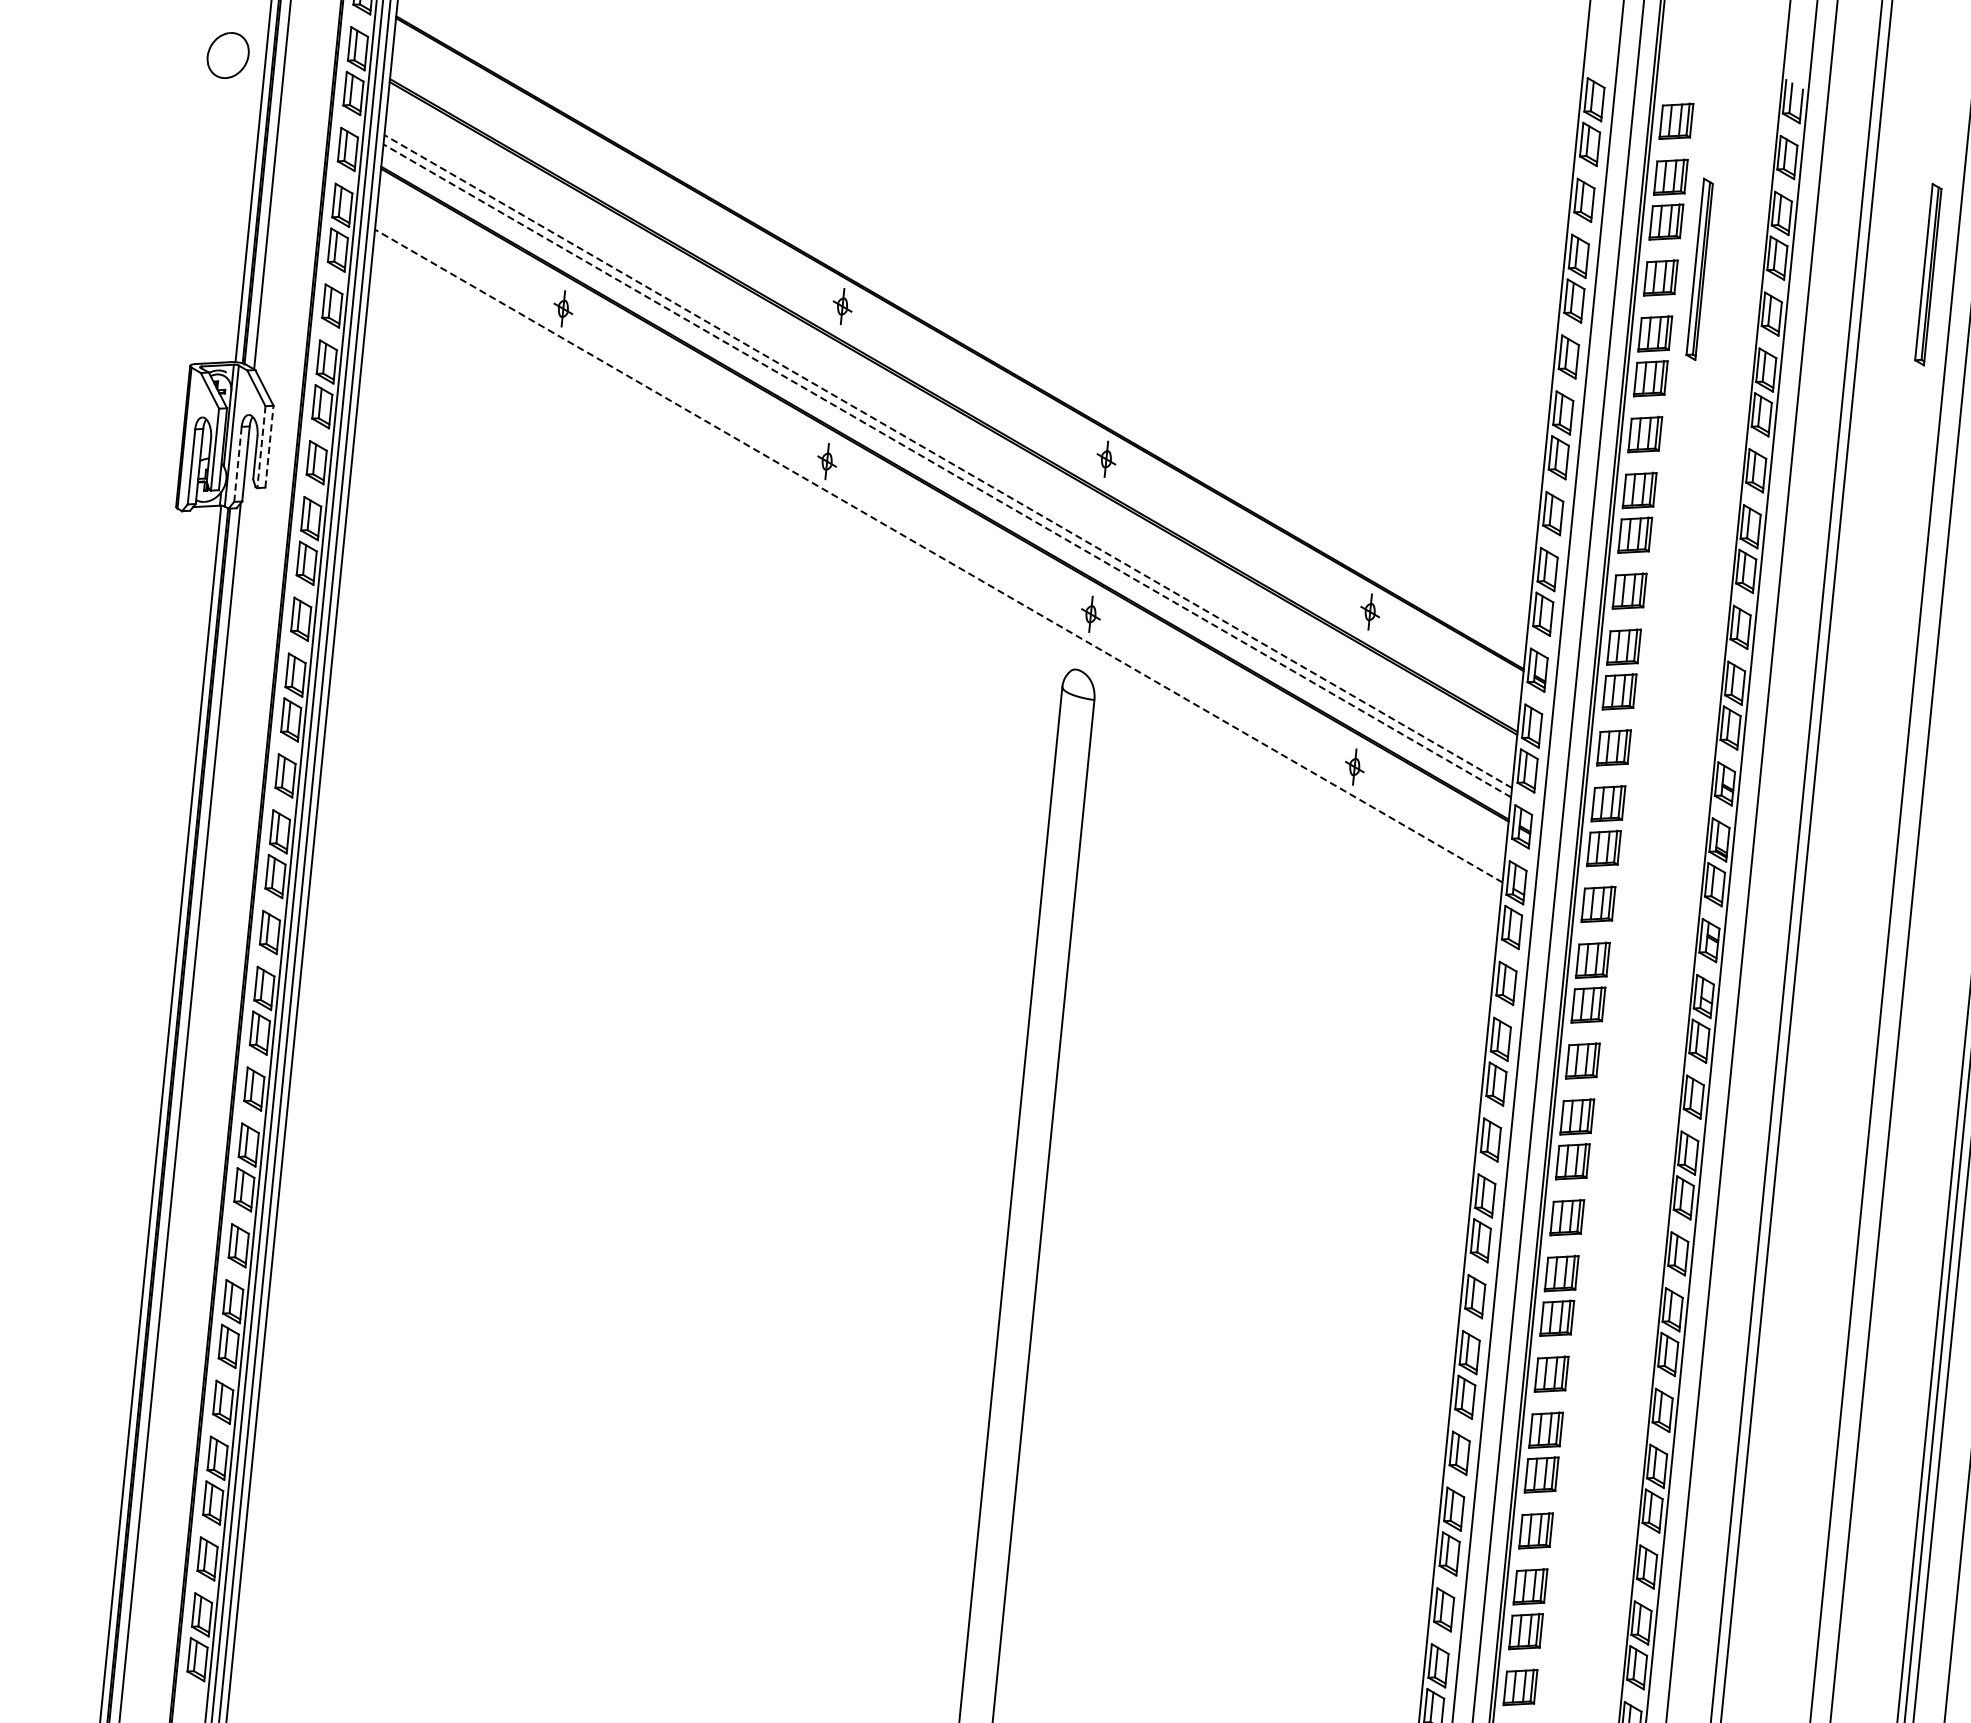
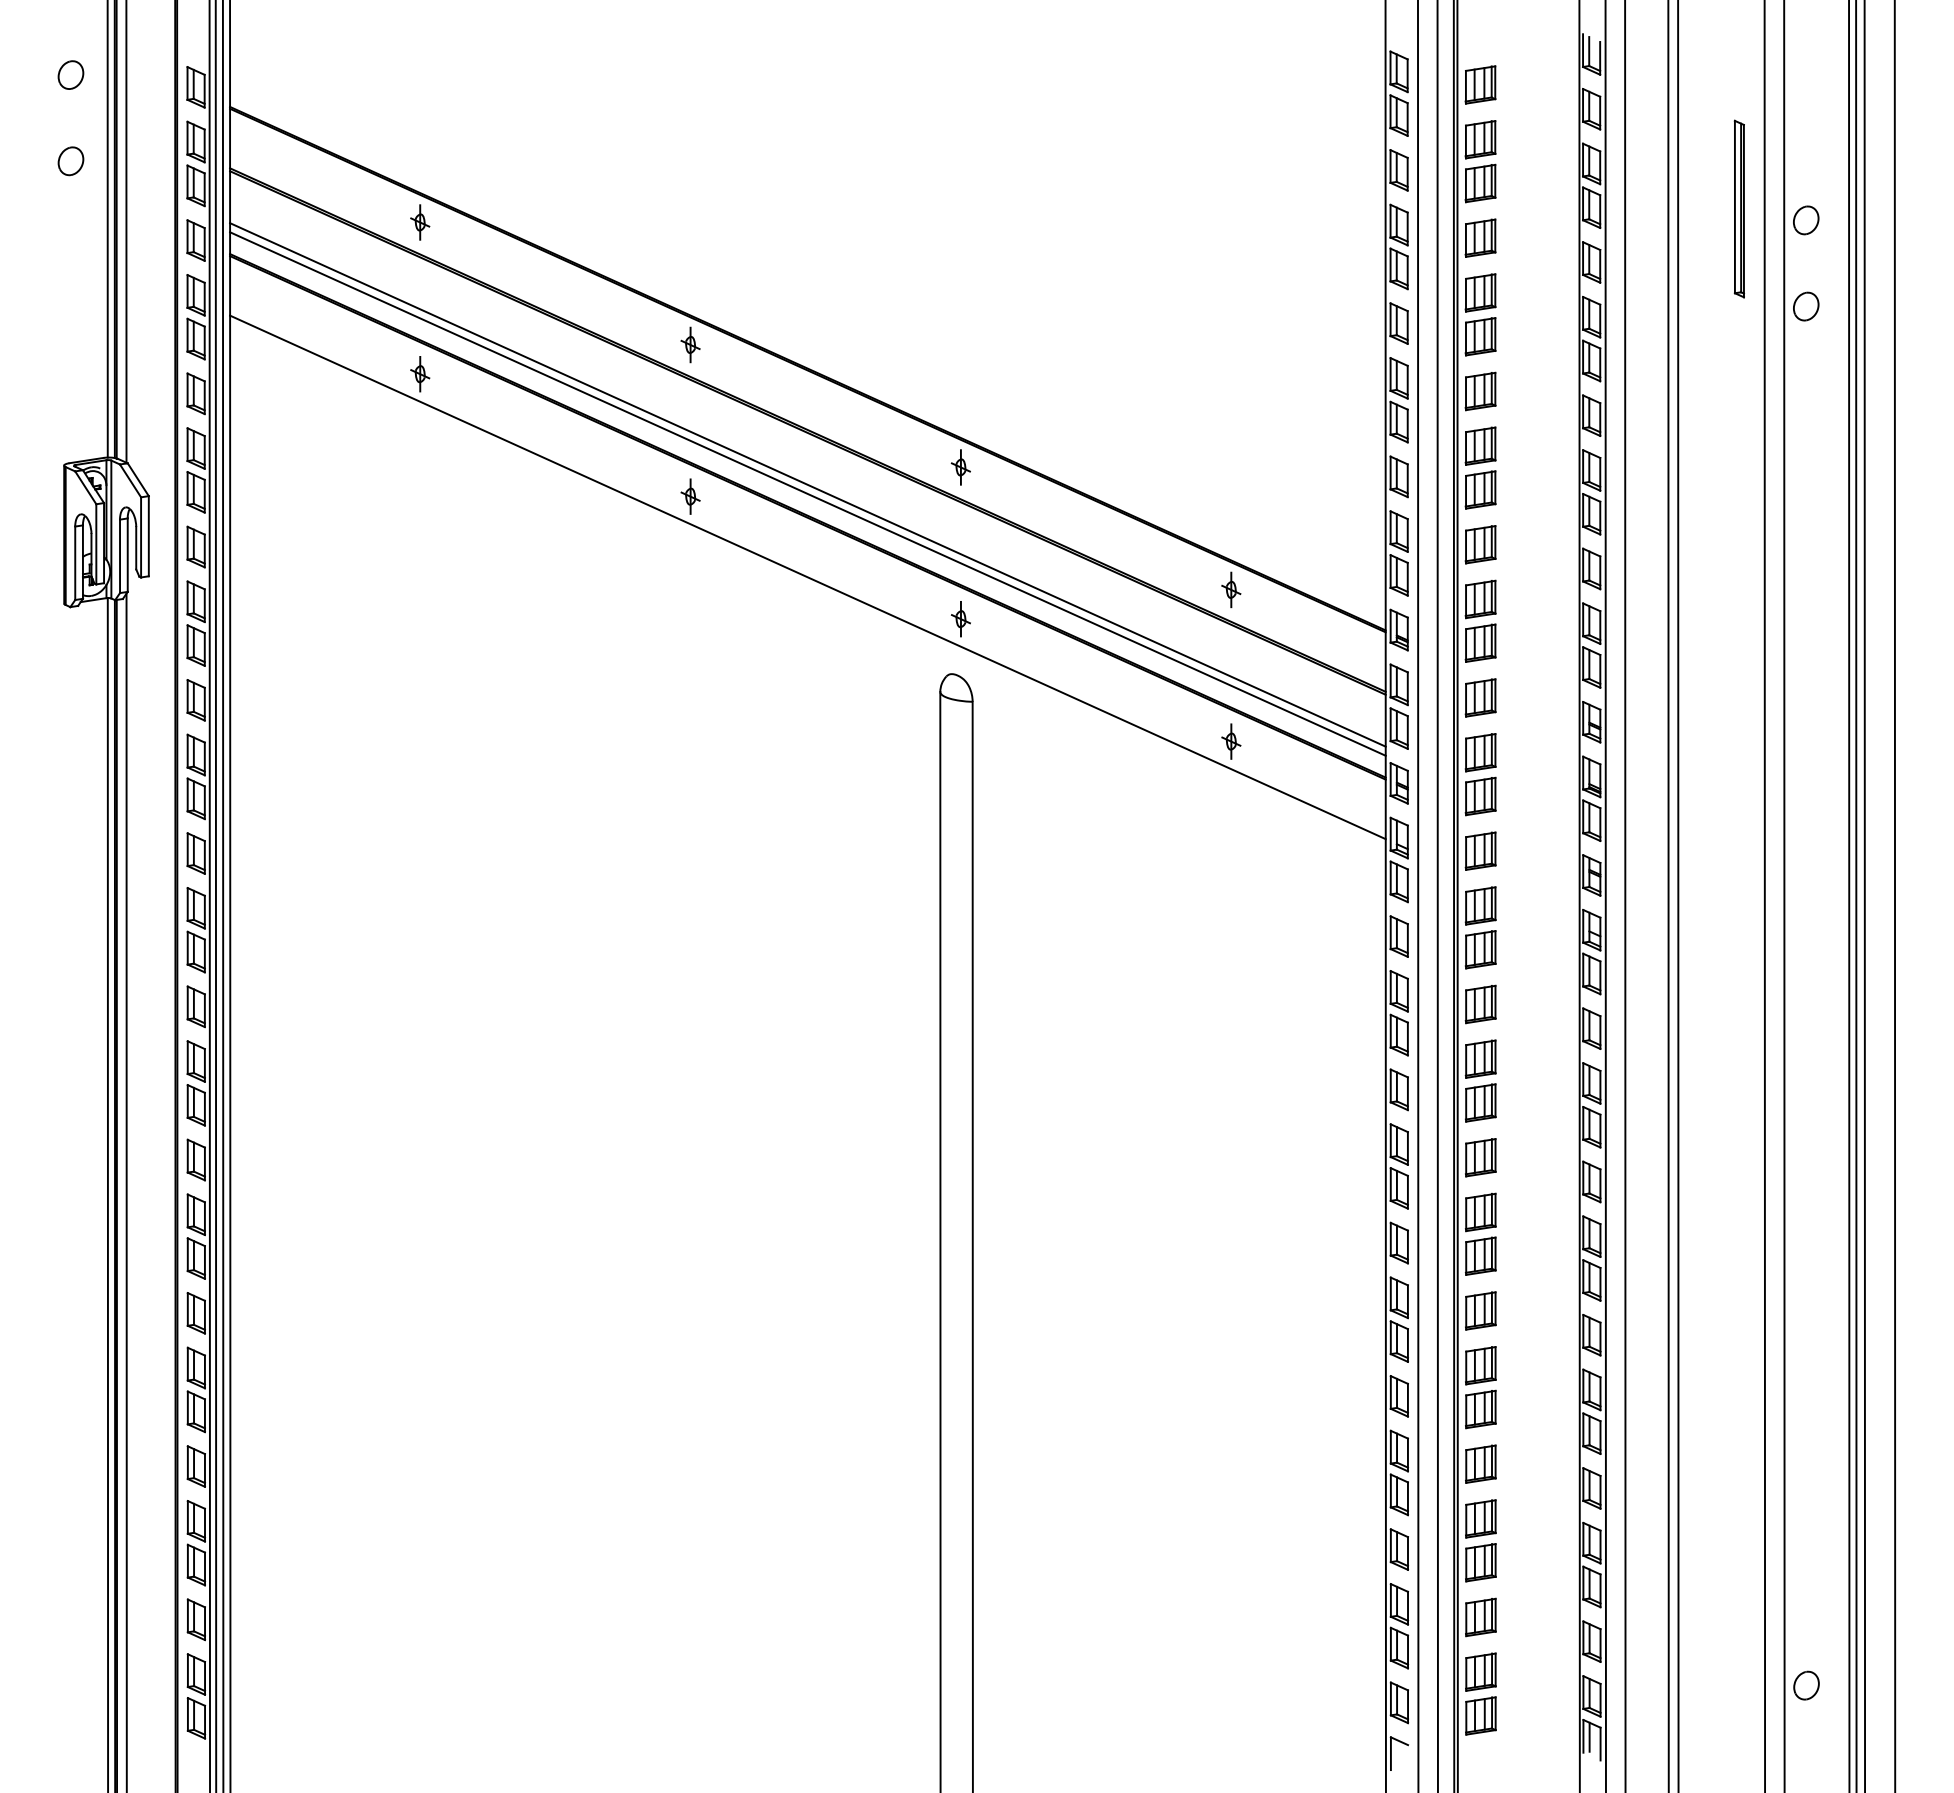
part: (227, 55) -> (70, 161), size x0.62
part: (579, 153) -> (420, 222), added
part: (1698, 268) -> (1516, 225), removed
line: (269, 445) -> (148, 535), dashed -> solid
line: (261, 447) -> (141, 537), dashed -> solid
line: (947, 461) -> (807, 484), dashed -> solid
line: (238, 464) -> (120, 556), dashed -> solid
line: (946, 470) -> (807, 493), dashed -> solid
line: (938, 556) -> (807, 577), dashed -> solid

